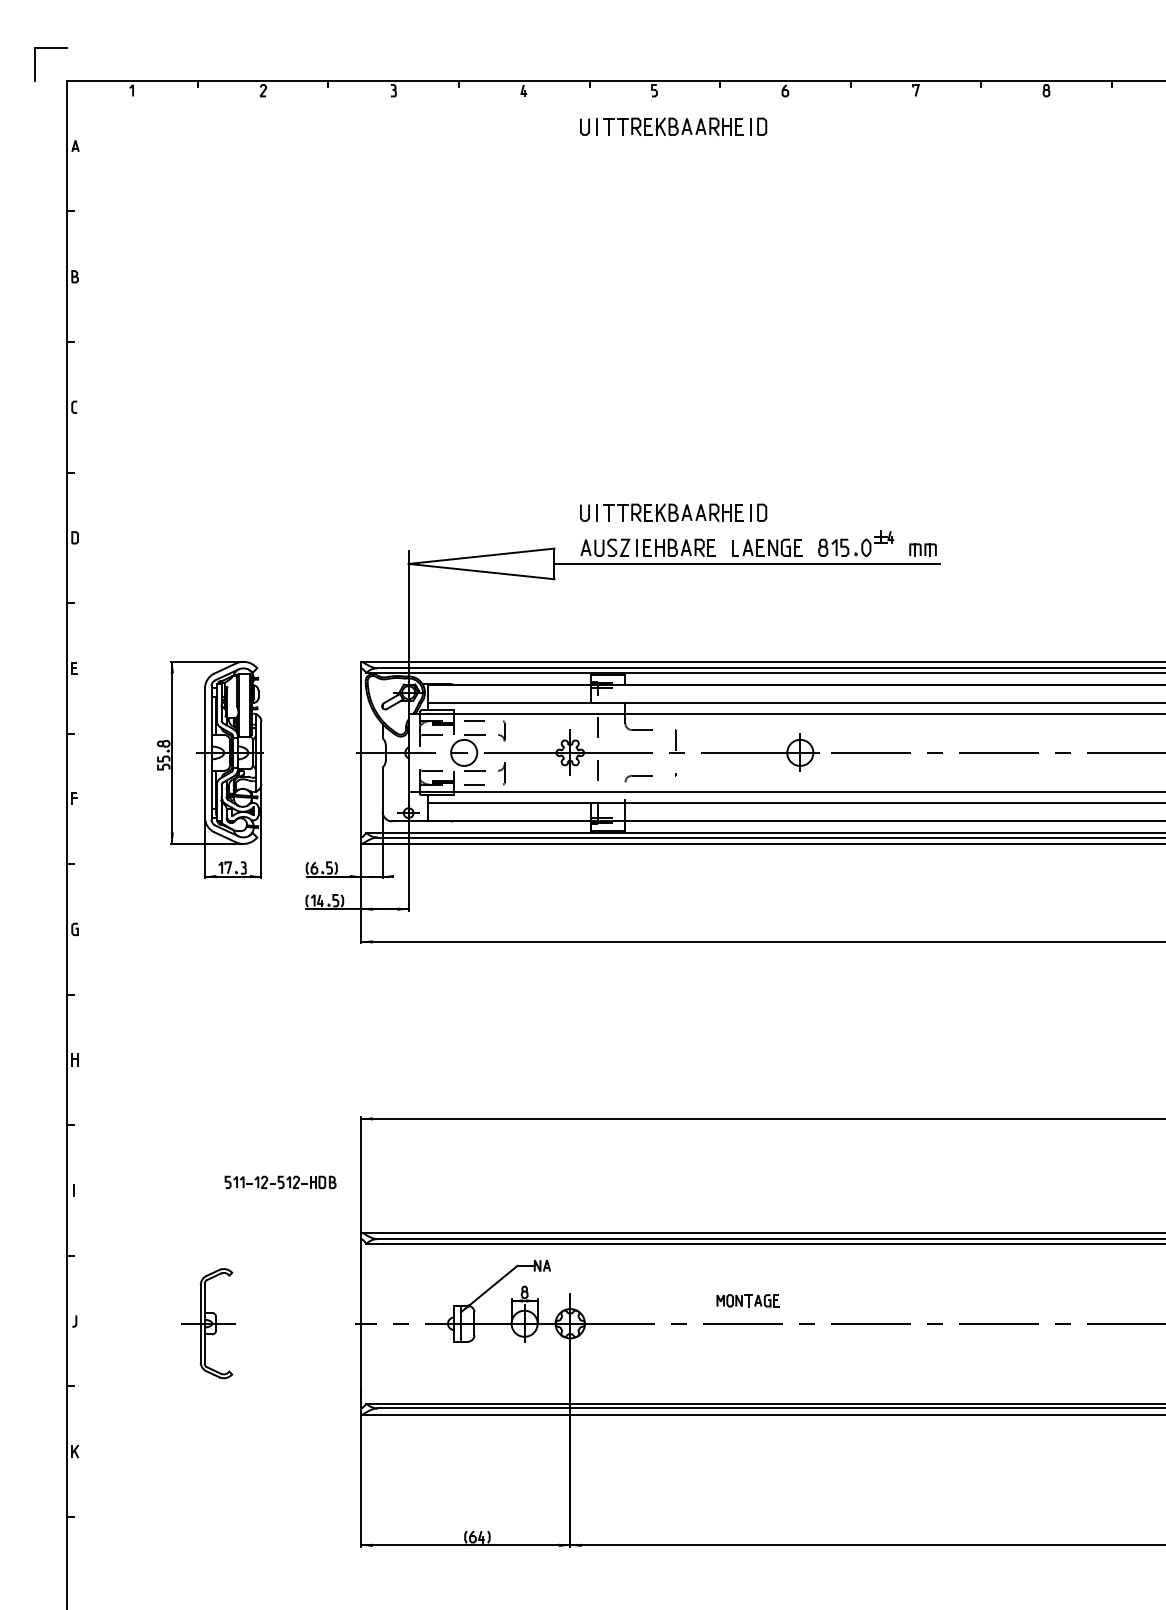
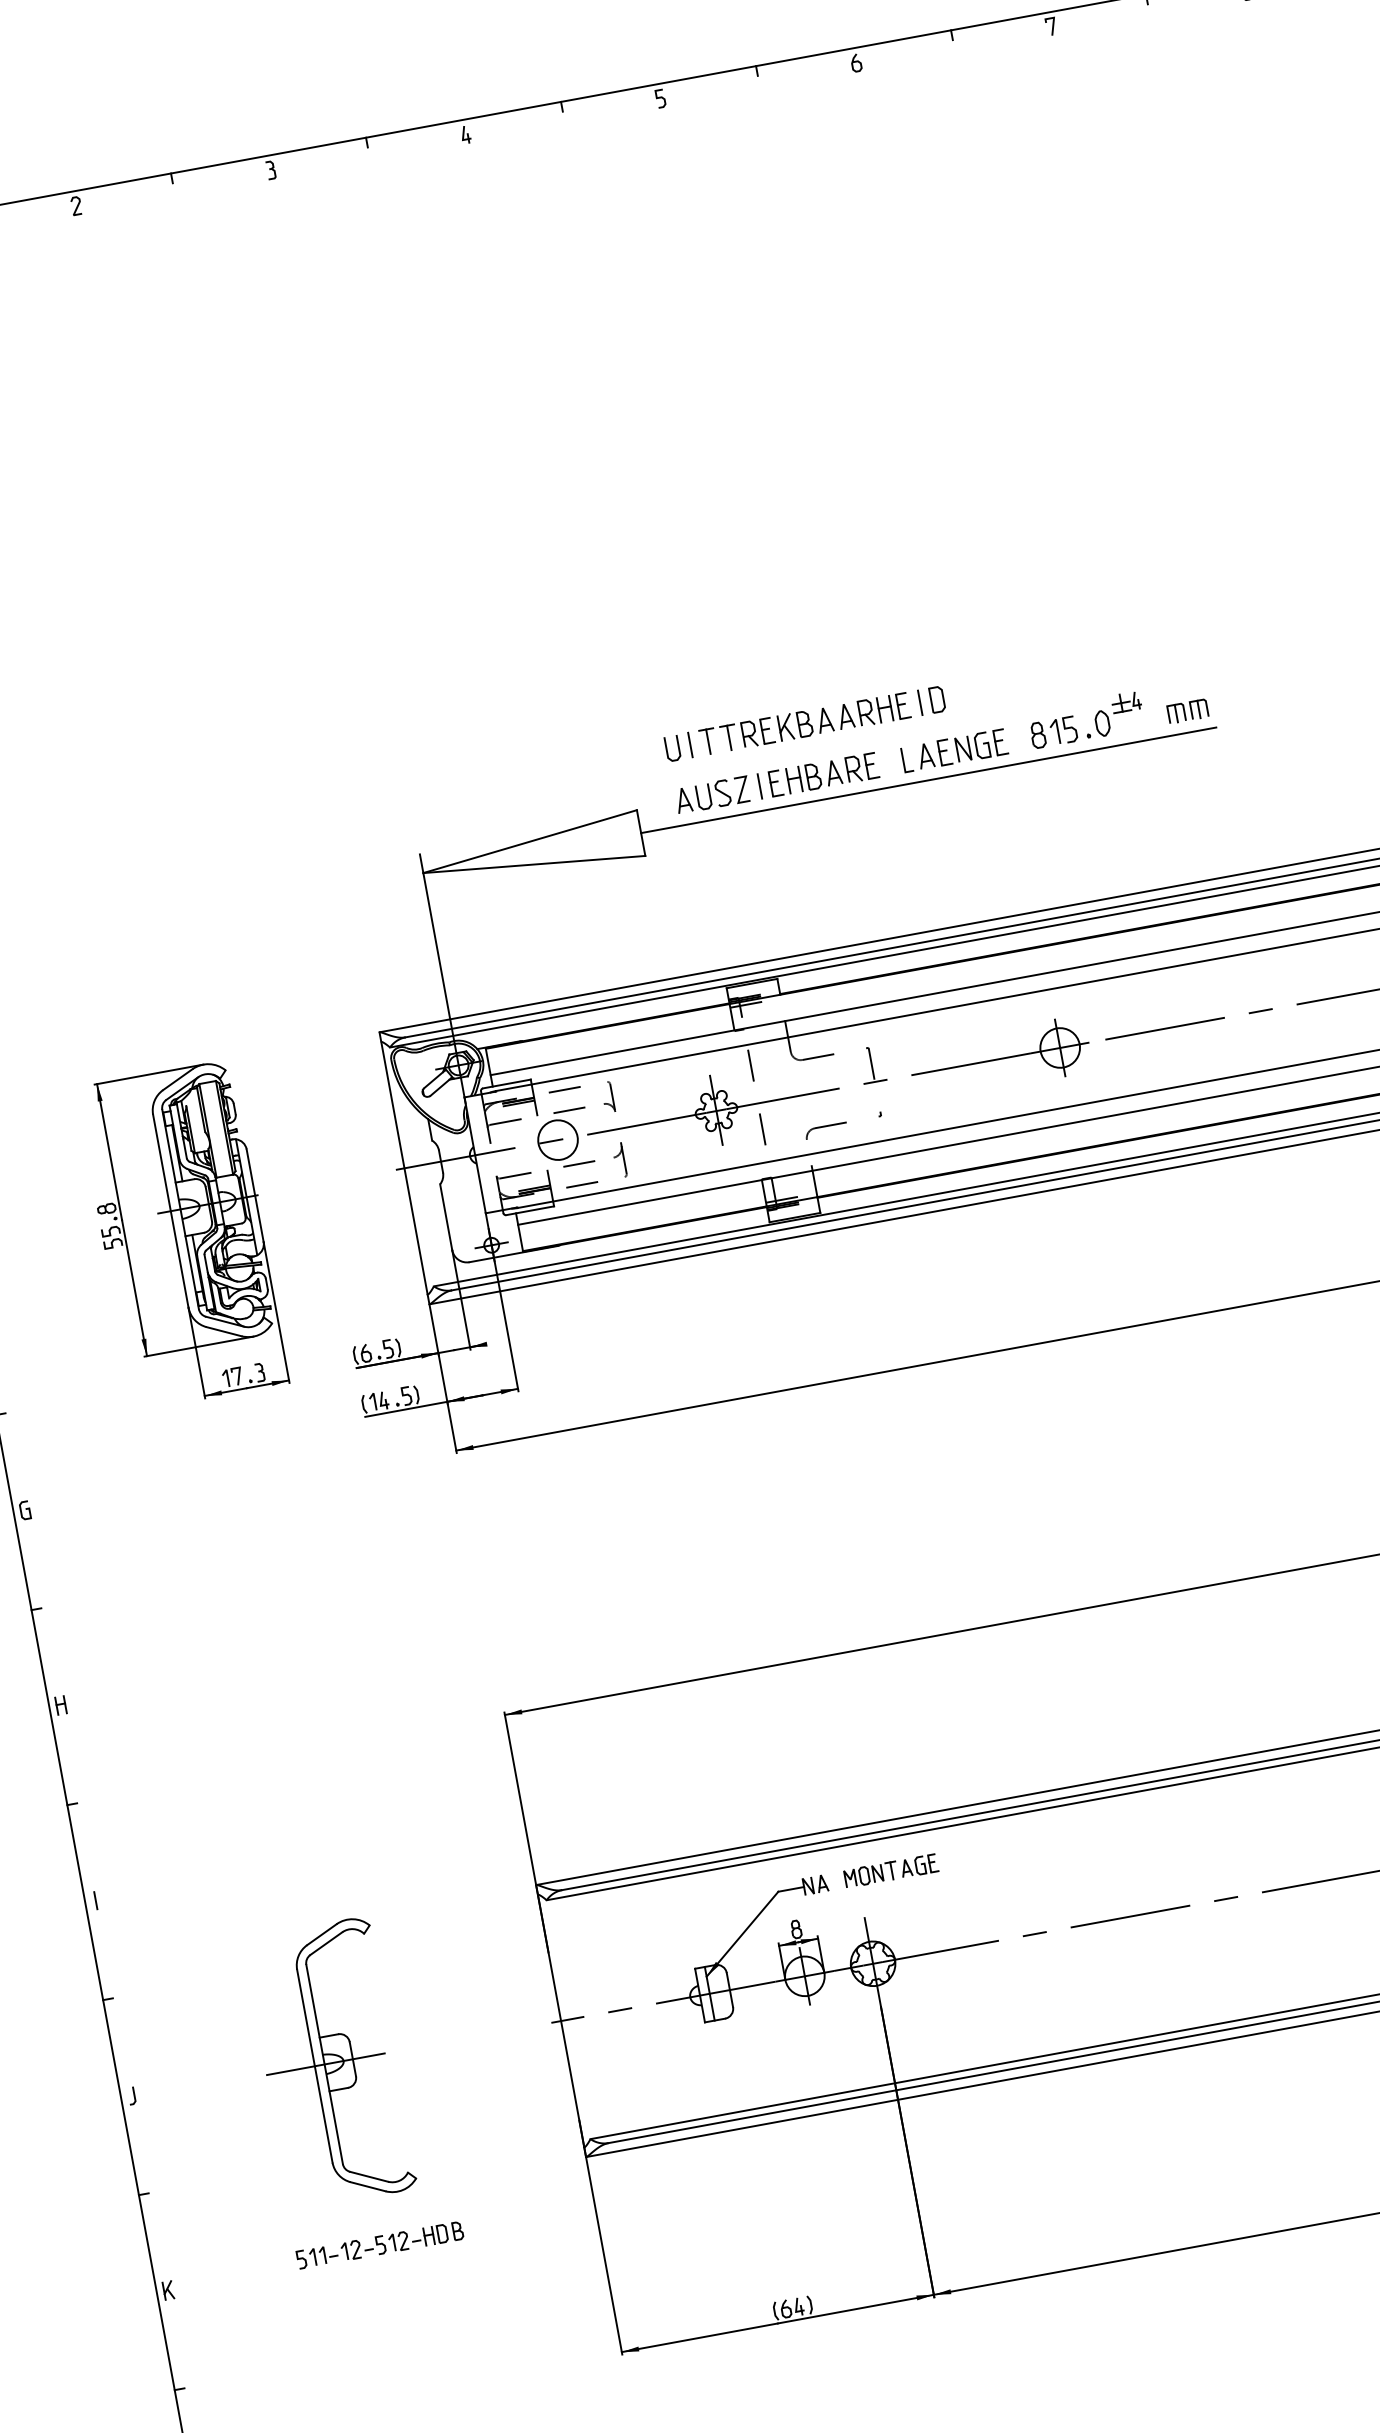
part: (673, 126) -> (698, 146), removed
part: (280, 1182) -> (379, 2245), moved
part: (747, 1300) -> (890, 1870), moved
part: (206, 1323) -> (329, 2063), size x1.67

